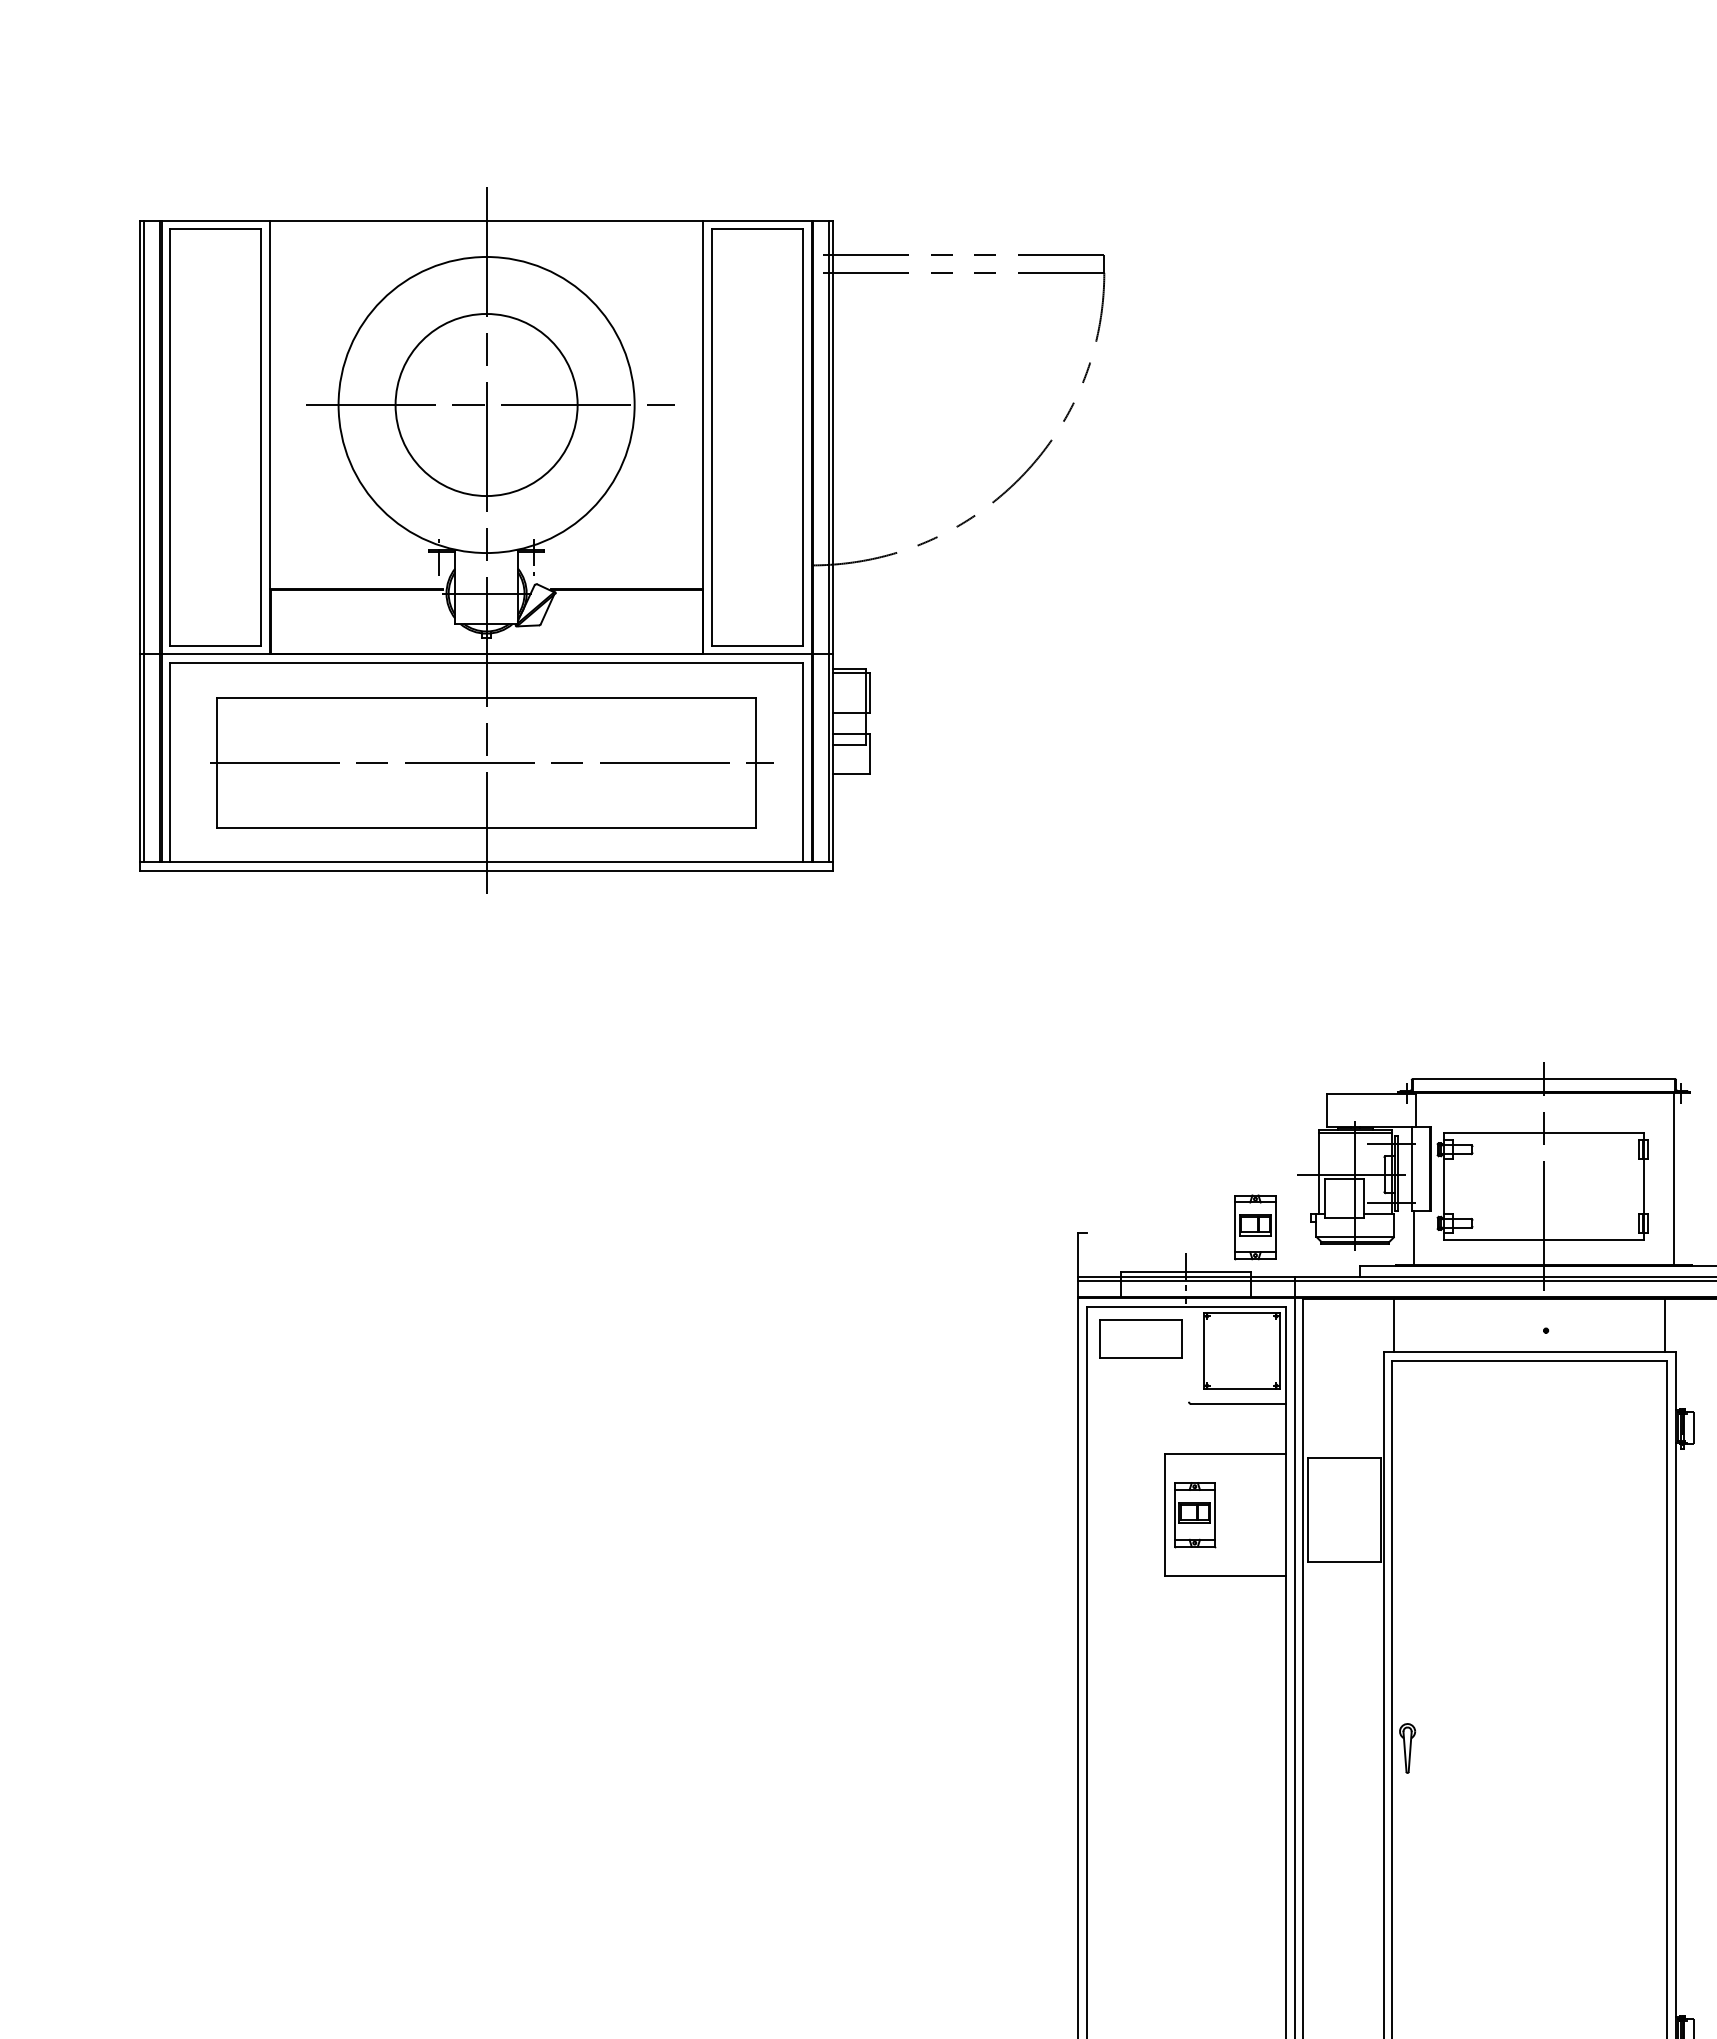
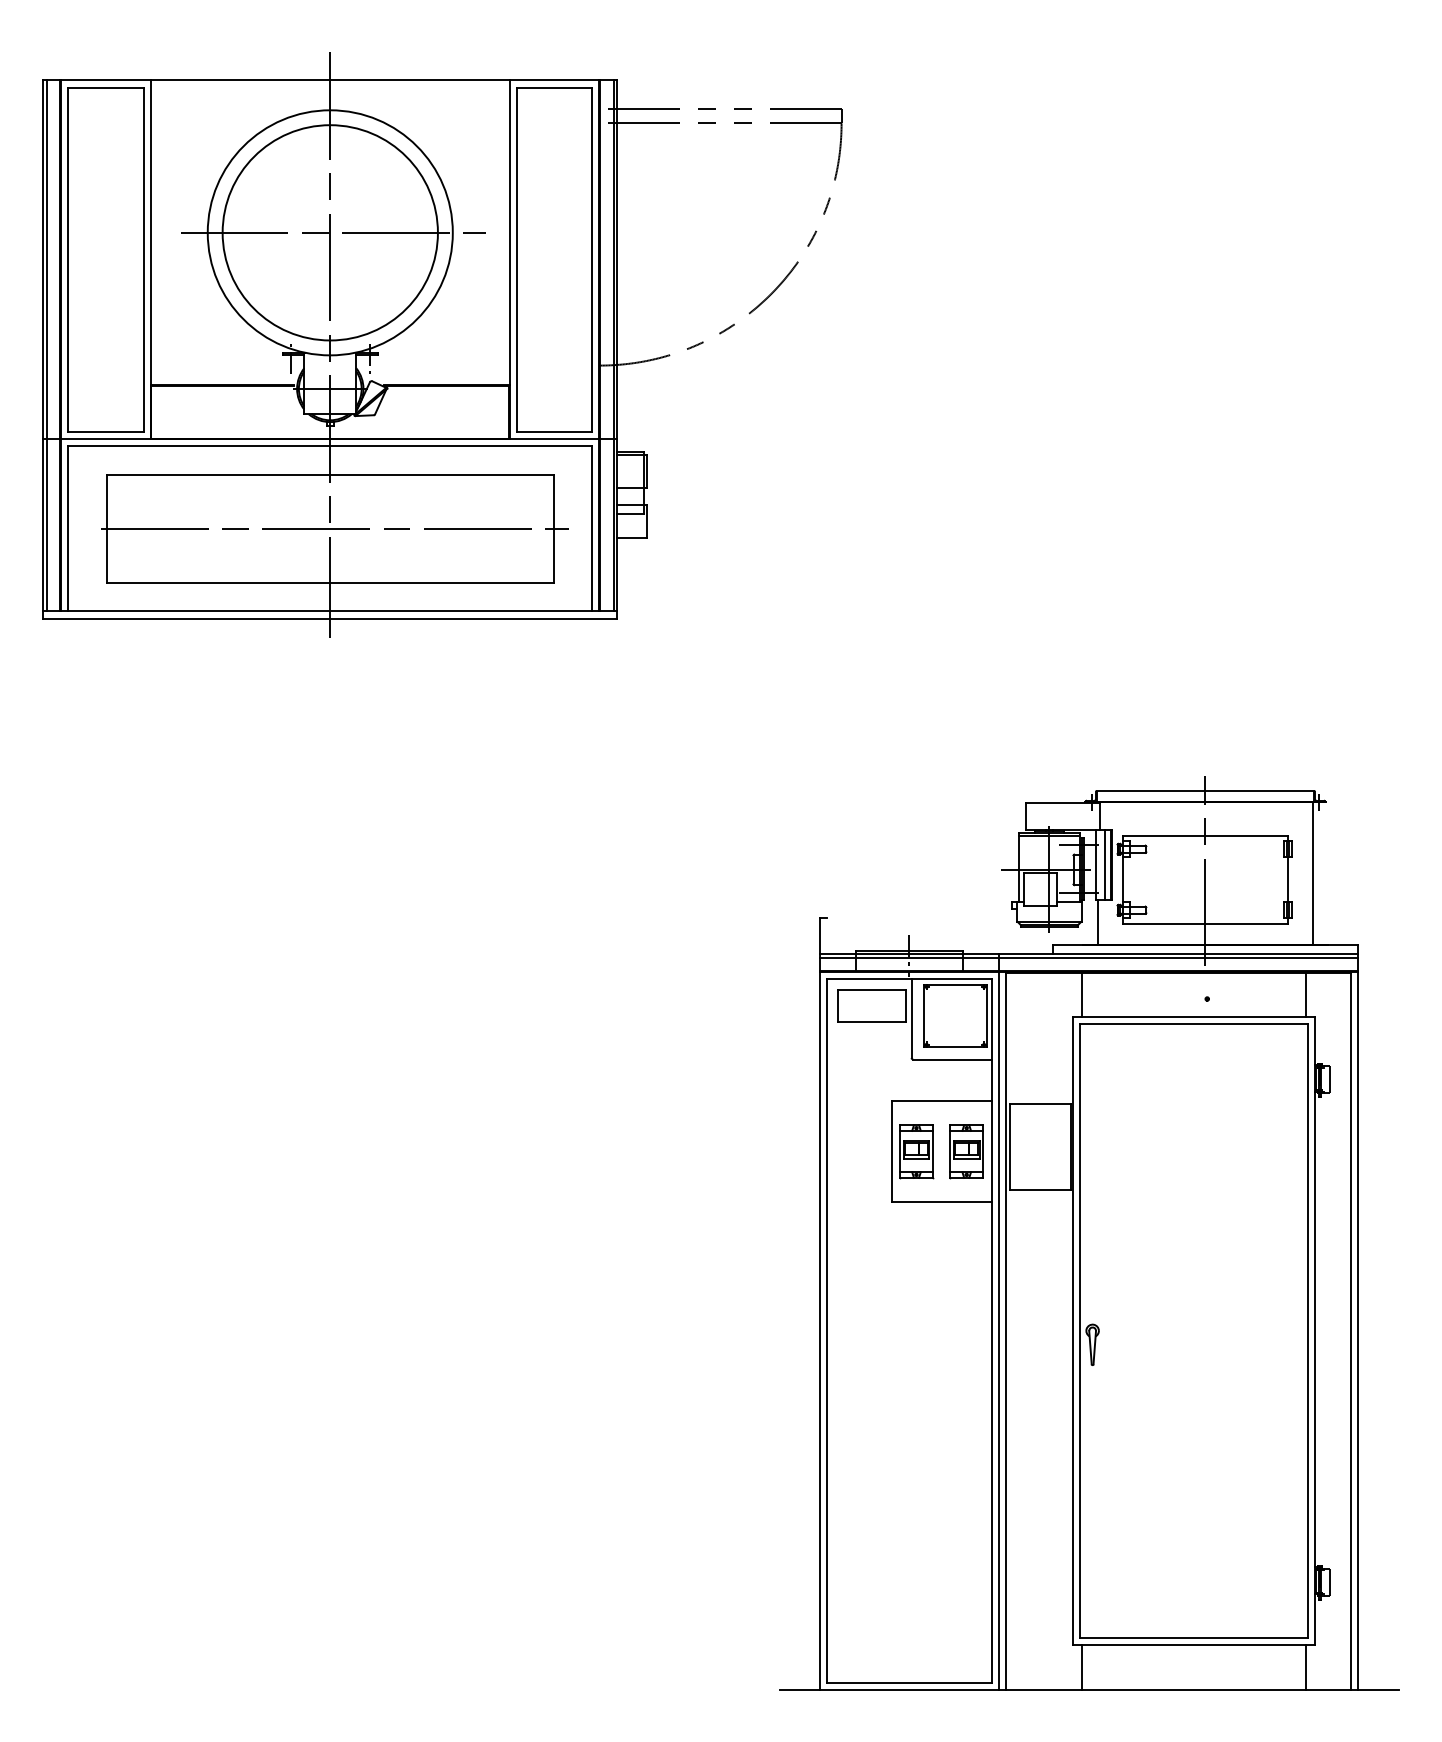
circle: (485, 404) -> (329, 232), size x1.43
line: (1423, 1169) -> (1105, 865), added
part: (1255, 1227) -> (966, 1151), moved
line: (1188, 1354) -> (911, 1018), added

